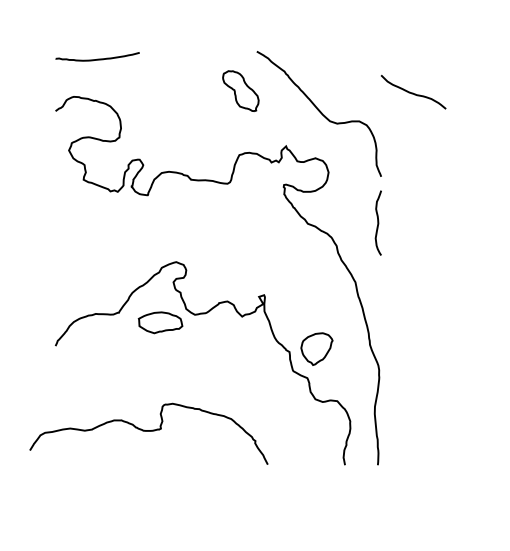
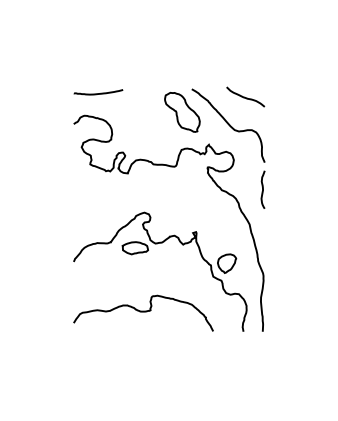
part: (240, 91) -> (182, 112), size x1.67
curve: (411, 91) -> (244, 96), moved
curve: (148, 432) -> (143, 312), moved

